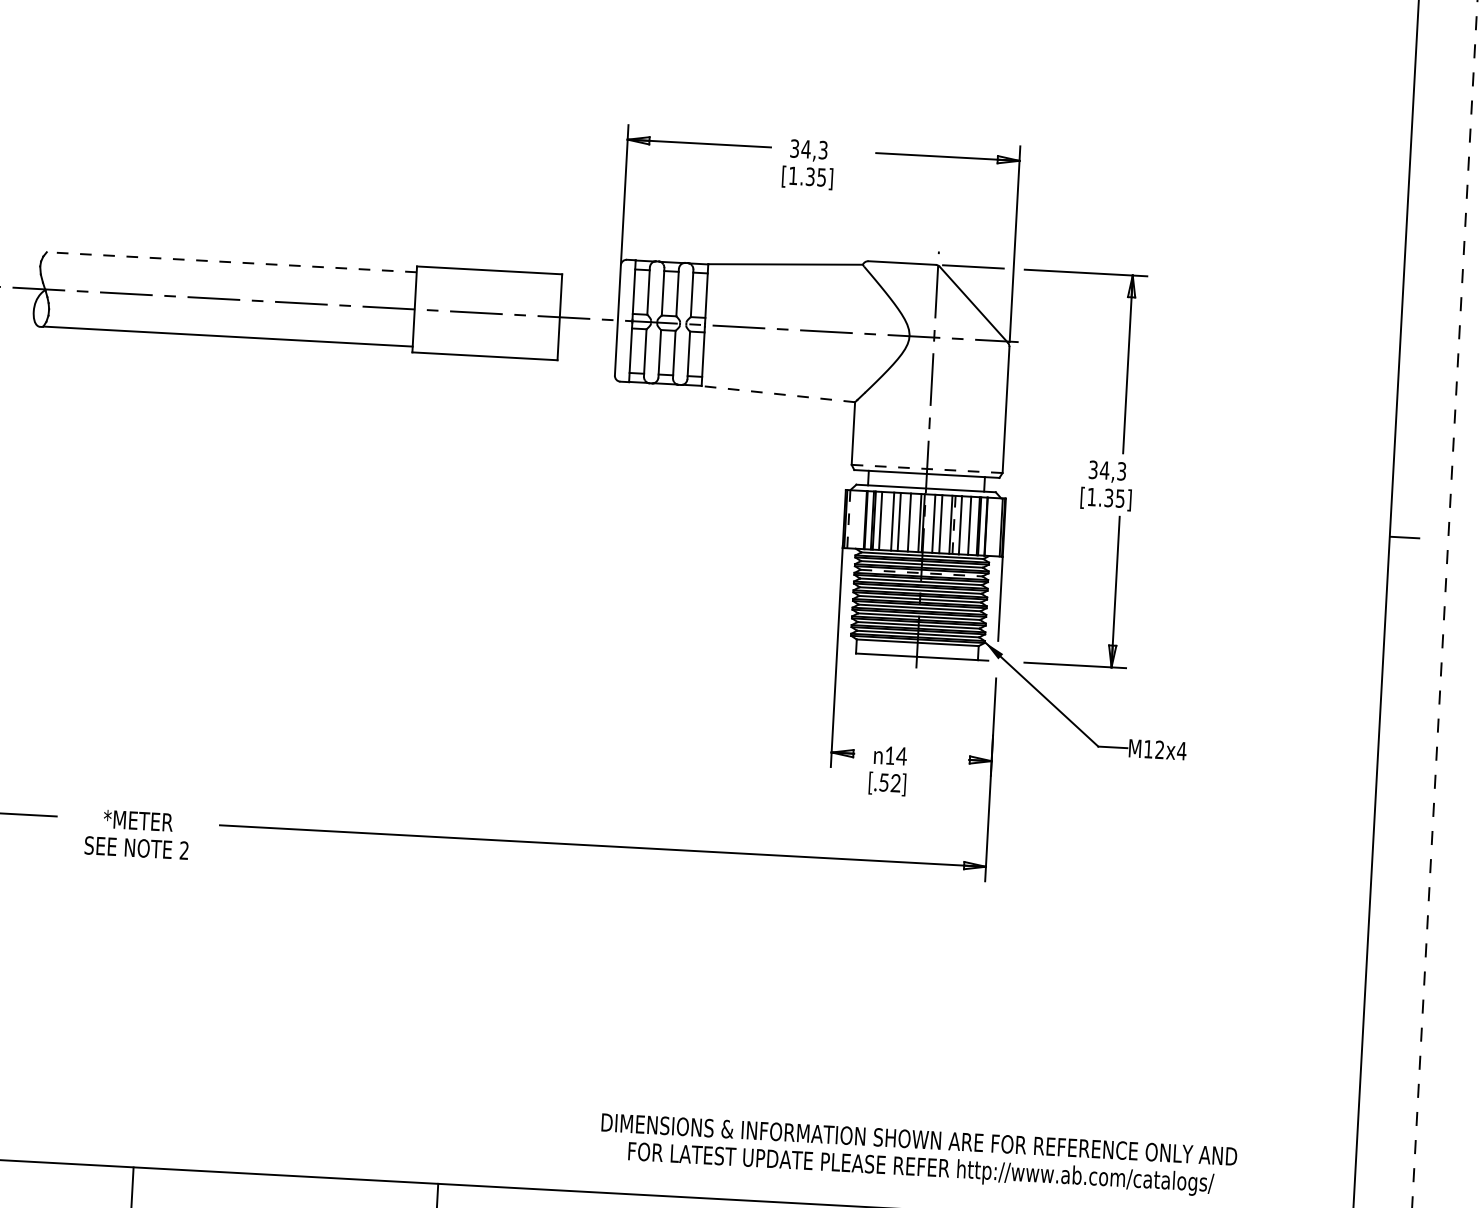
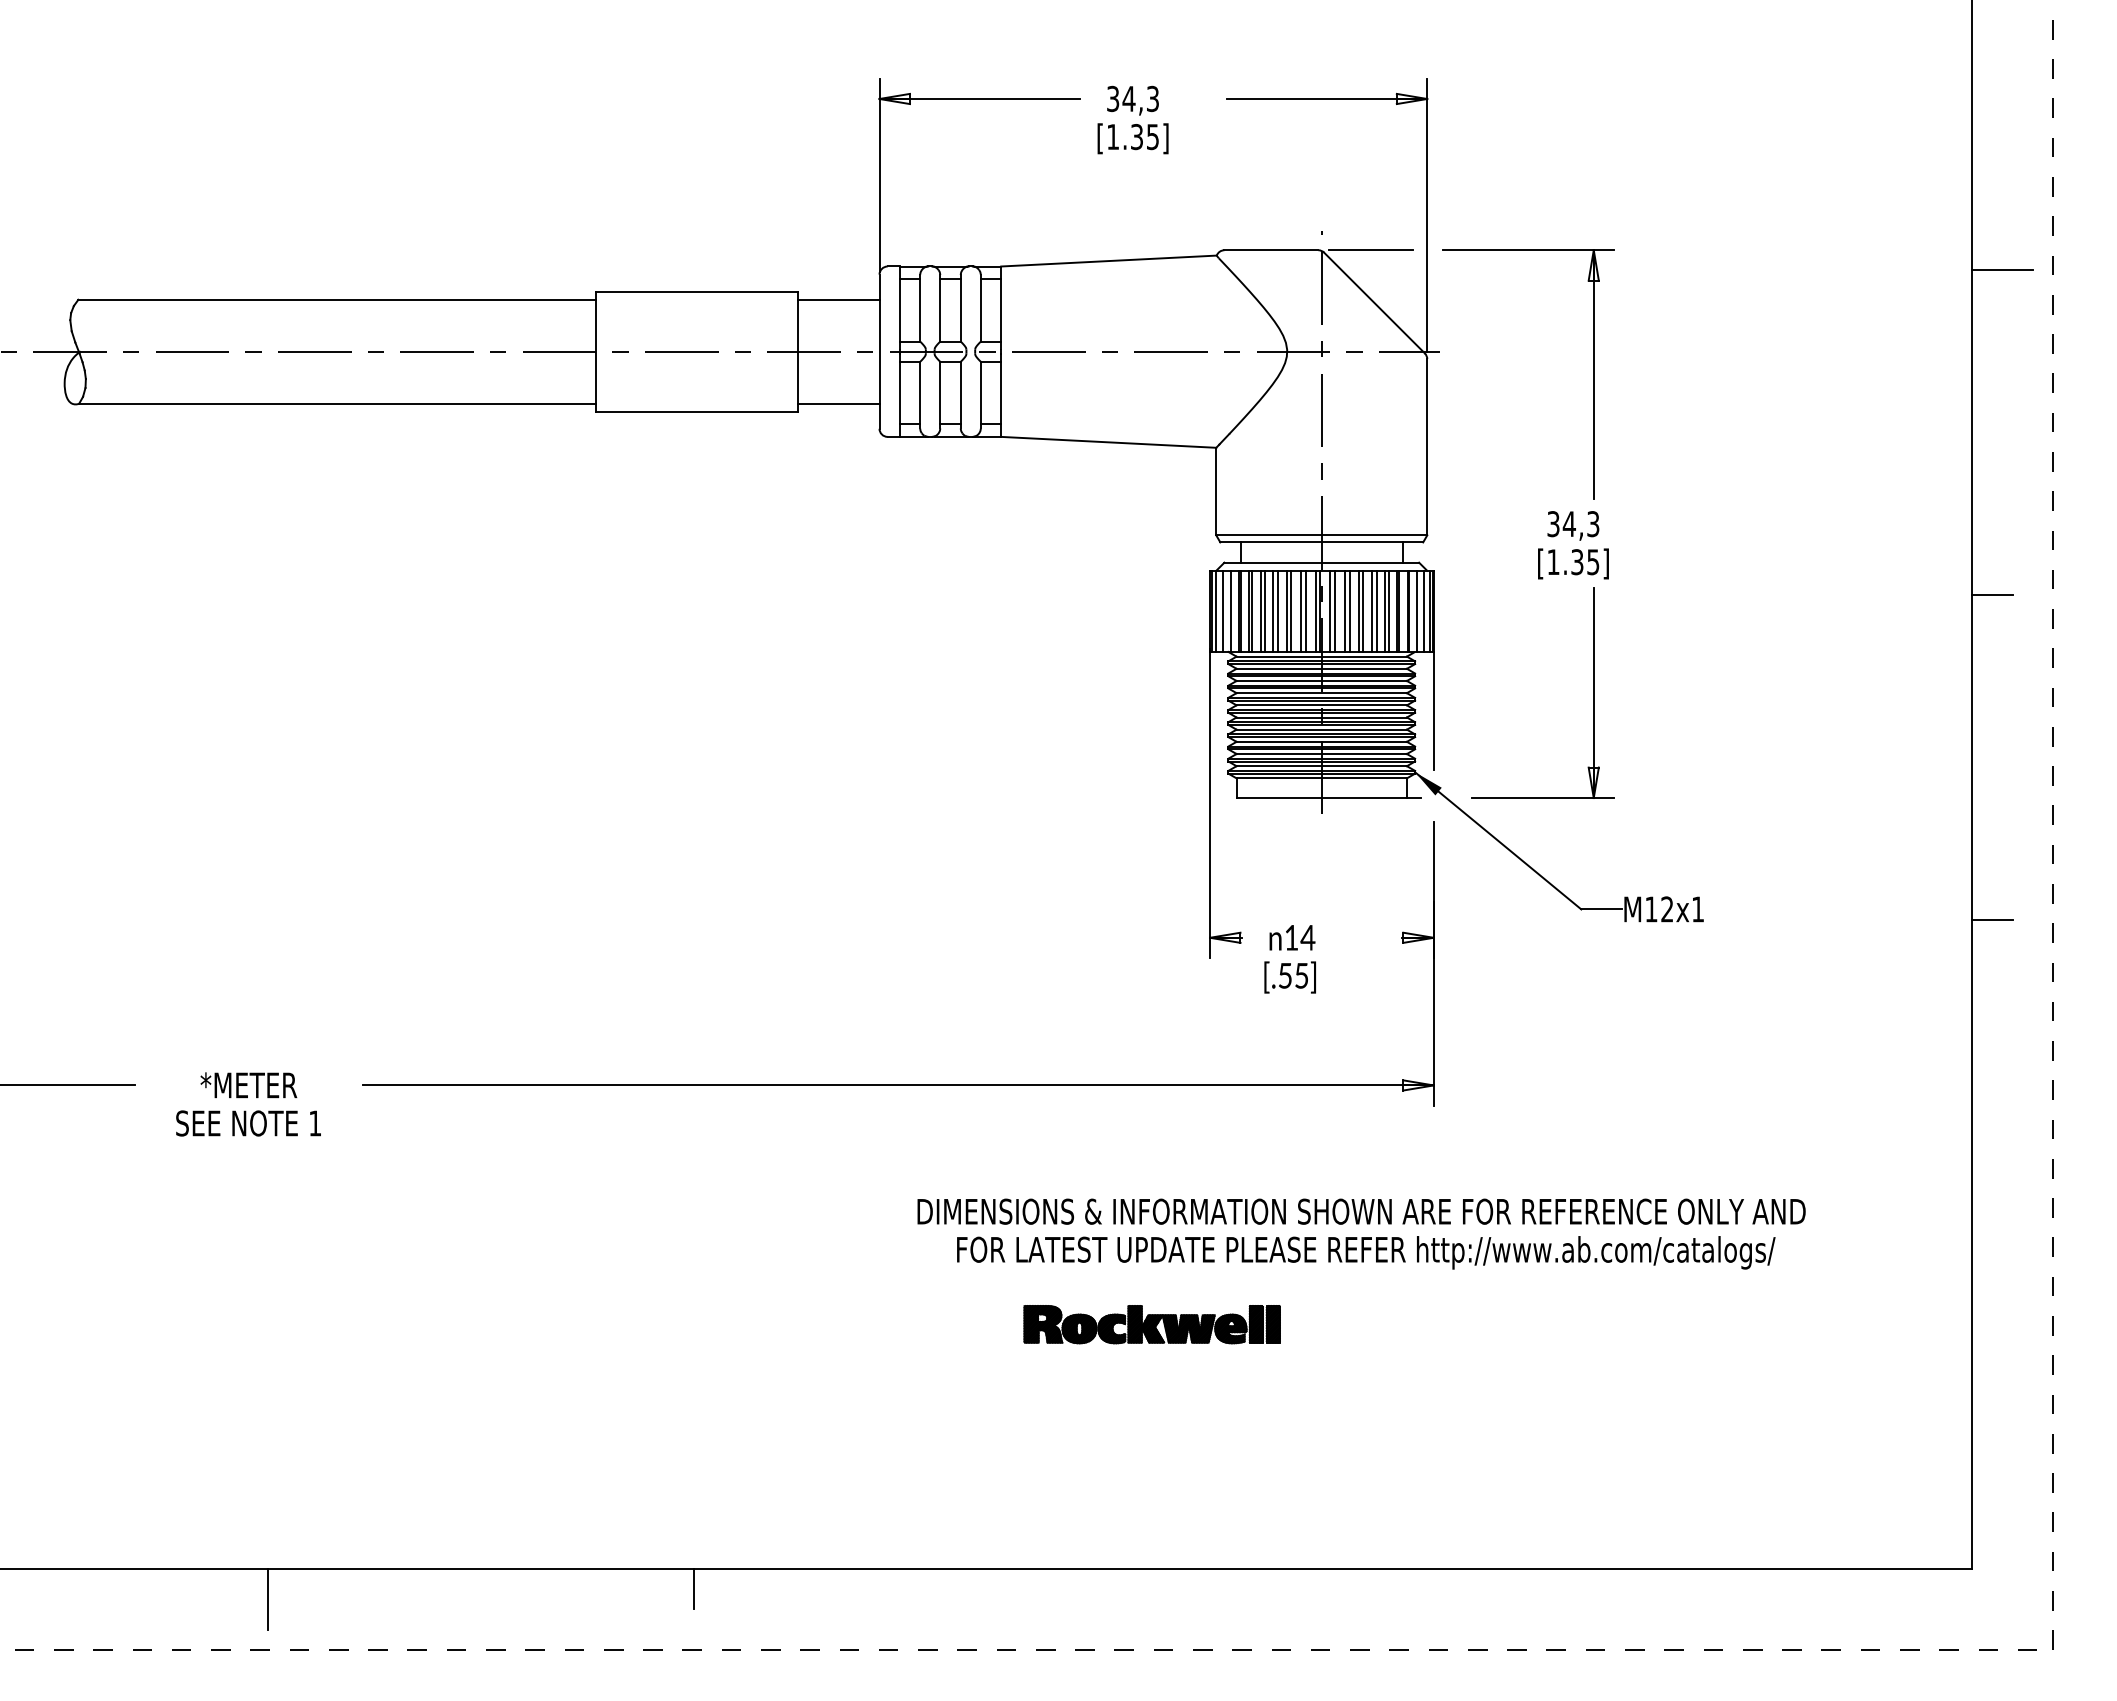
line: (231, 262) -> (336, 299), dashed -> solid
line: (590, 281) -> (838, 299), added
line: (1424, 305) -> (2002, 270), added
line: (586, 355) -> (838, 403), added
line: (778, 394) -> (1108, 442), dashed -> solid
line: (927, 469) -> (1322, 535), dashed -> solid
line: (853, 518) -> (1222, 610), added
line: (848, 519) -> (1216, 611), dashed -> solid
line: (858, 519) -> (1230, 610), added
line: (883, 520) -> (1264, 610), added
line: (889, 520) -> (1273, 610), added
line: (902, 521) -> (1291, 610), added
line: (912, 522) -> (1305, 610), added
line: (930, 523) -> (1330, 610), added
line: (944, 523) -> (1349, 610), added
line: (963, 524) -> (1376, 610), added
line: (954, 525) -> (1363, 611), dashed -> solid
line: (971, 525) -> (1388, 610), added
line: (992, 526) -> (1417, 610), added
line: (997, 526) -> (1424, 610), added
line: (922, 572) -> (1322, 680), dashed -> solid
text: (1181, 751) -> (1697, 909), M12x4 -> M12x1
line: (1392, 769) -> (1992, 919), added
text: (895, 783) -> (1301, 975), [.52] -> [.55]
text: (183, 850) -> (314, 1123), 2 -> 1
part: (774, 1026) -> (1151, 1324), added
text: (918, 1155) -> (1361, 1233), moved

